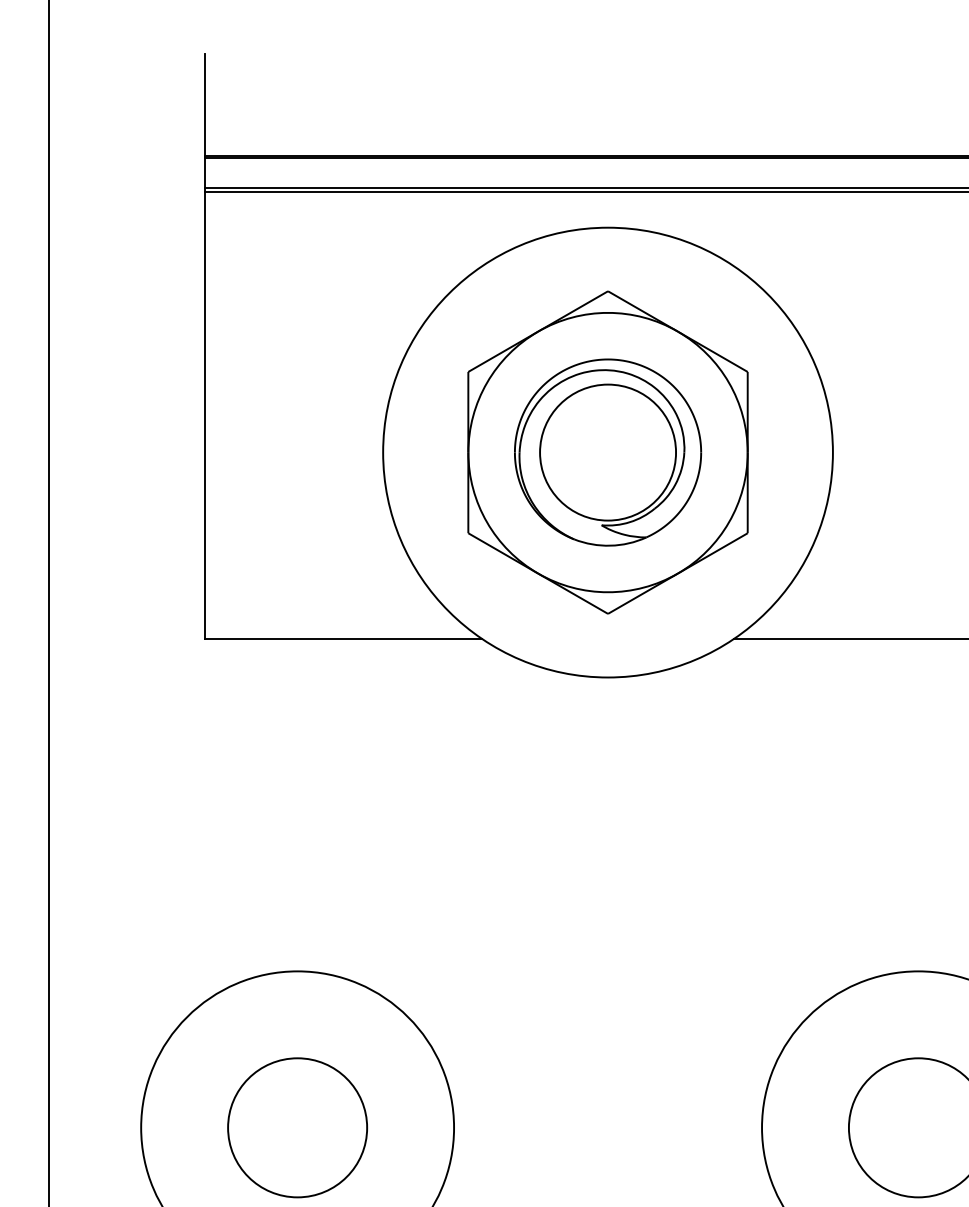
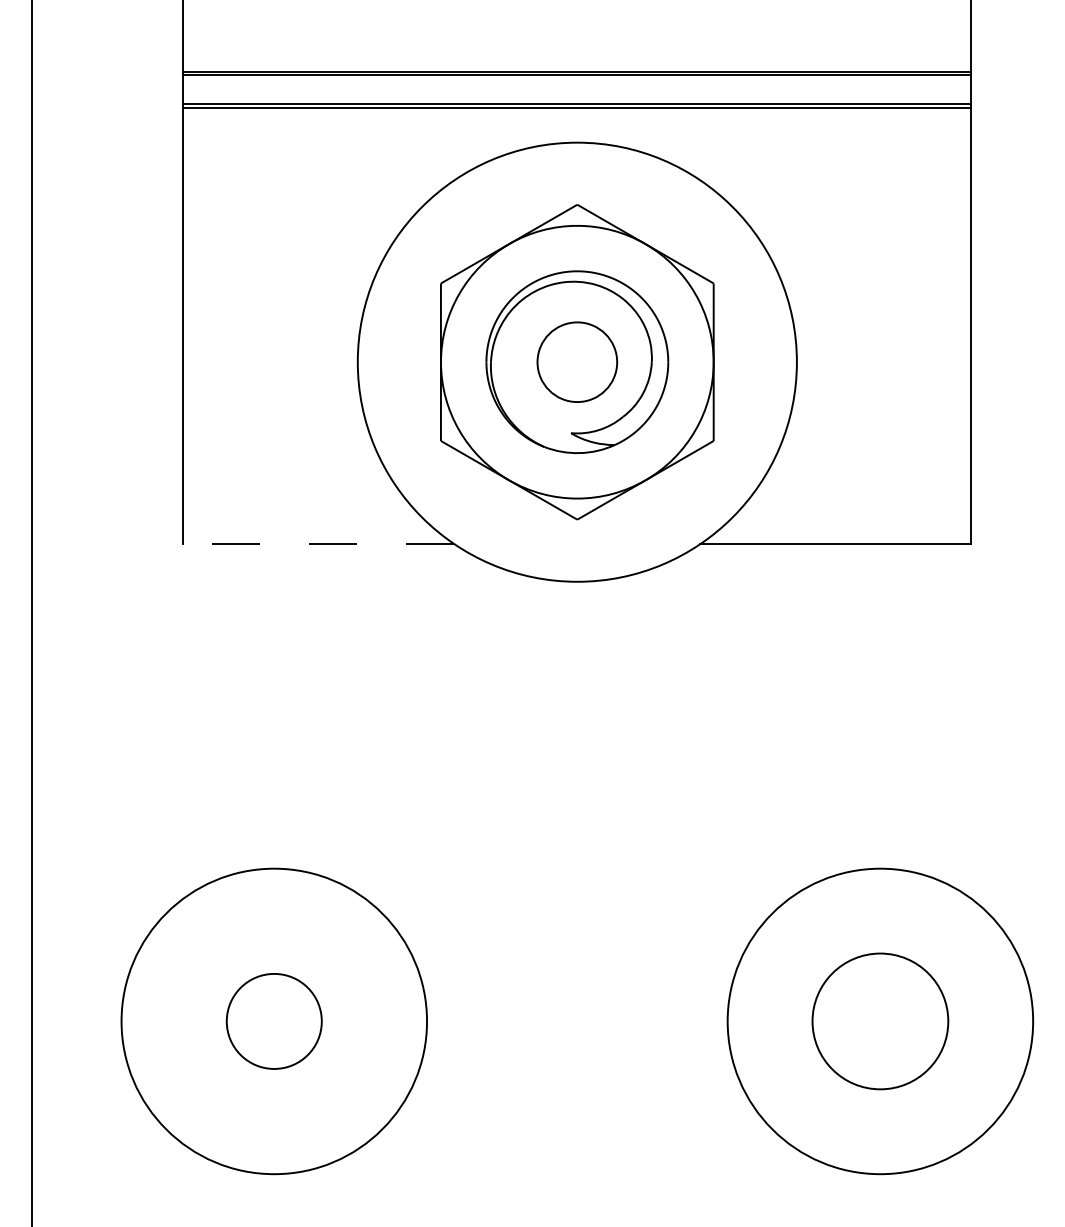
circle: (607, 451) -> (576, 361), size x0.6
line: (342, 639) -> (318, 544), solid -> dashed
circle: (297, 1127) -> (274, 1021), size x0.7

